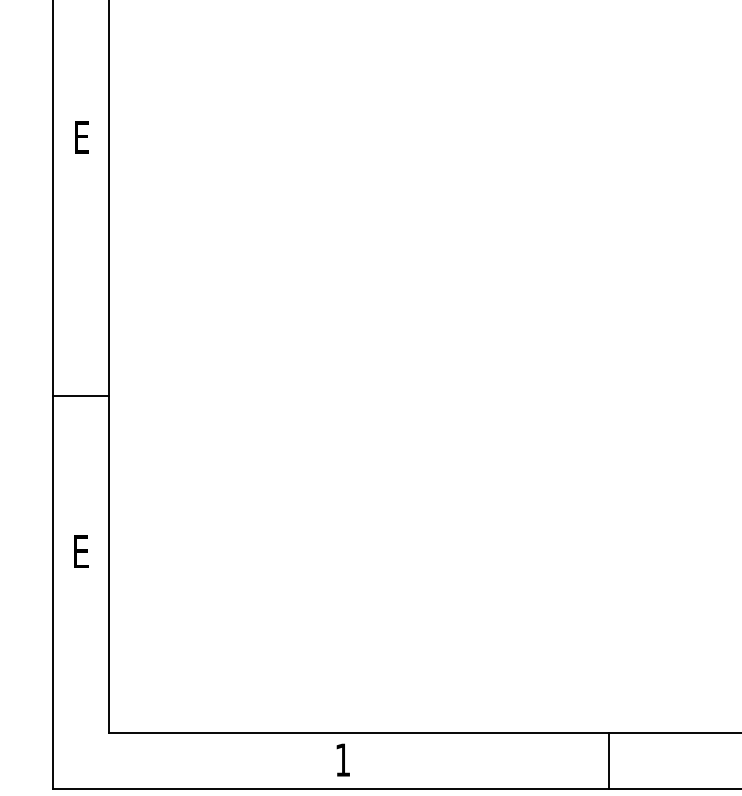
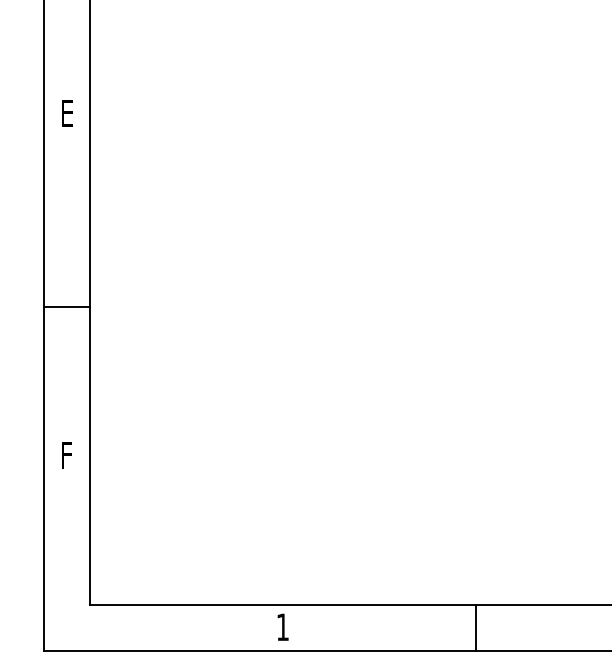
line: (81, 396) -> (67, 307), moved
text: (81, 551) -> (67, 455), E -> F
line: (609, 760) -> (476, 627), moved

